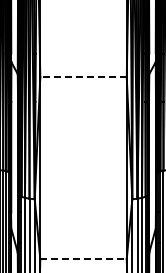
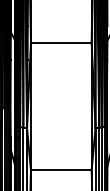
line: (83, 77) -> (61, 42), dashed -> solid
line: (84, 259) -> (61, 170), dashed -> solid

